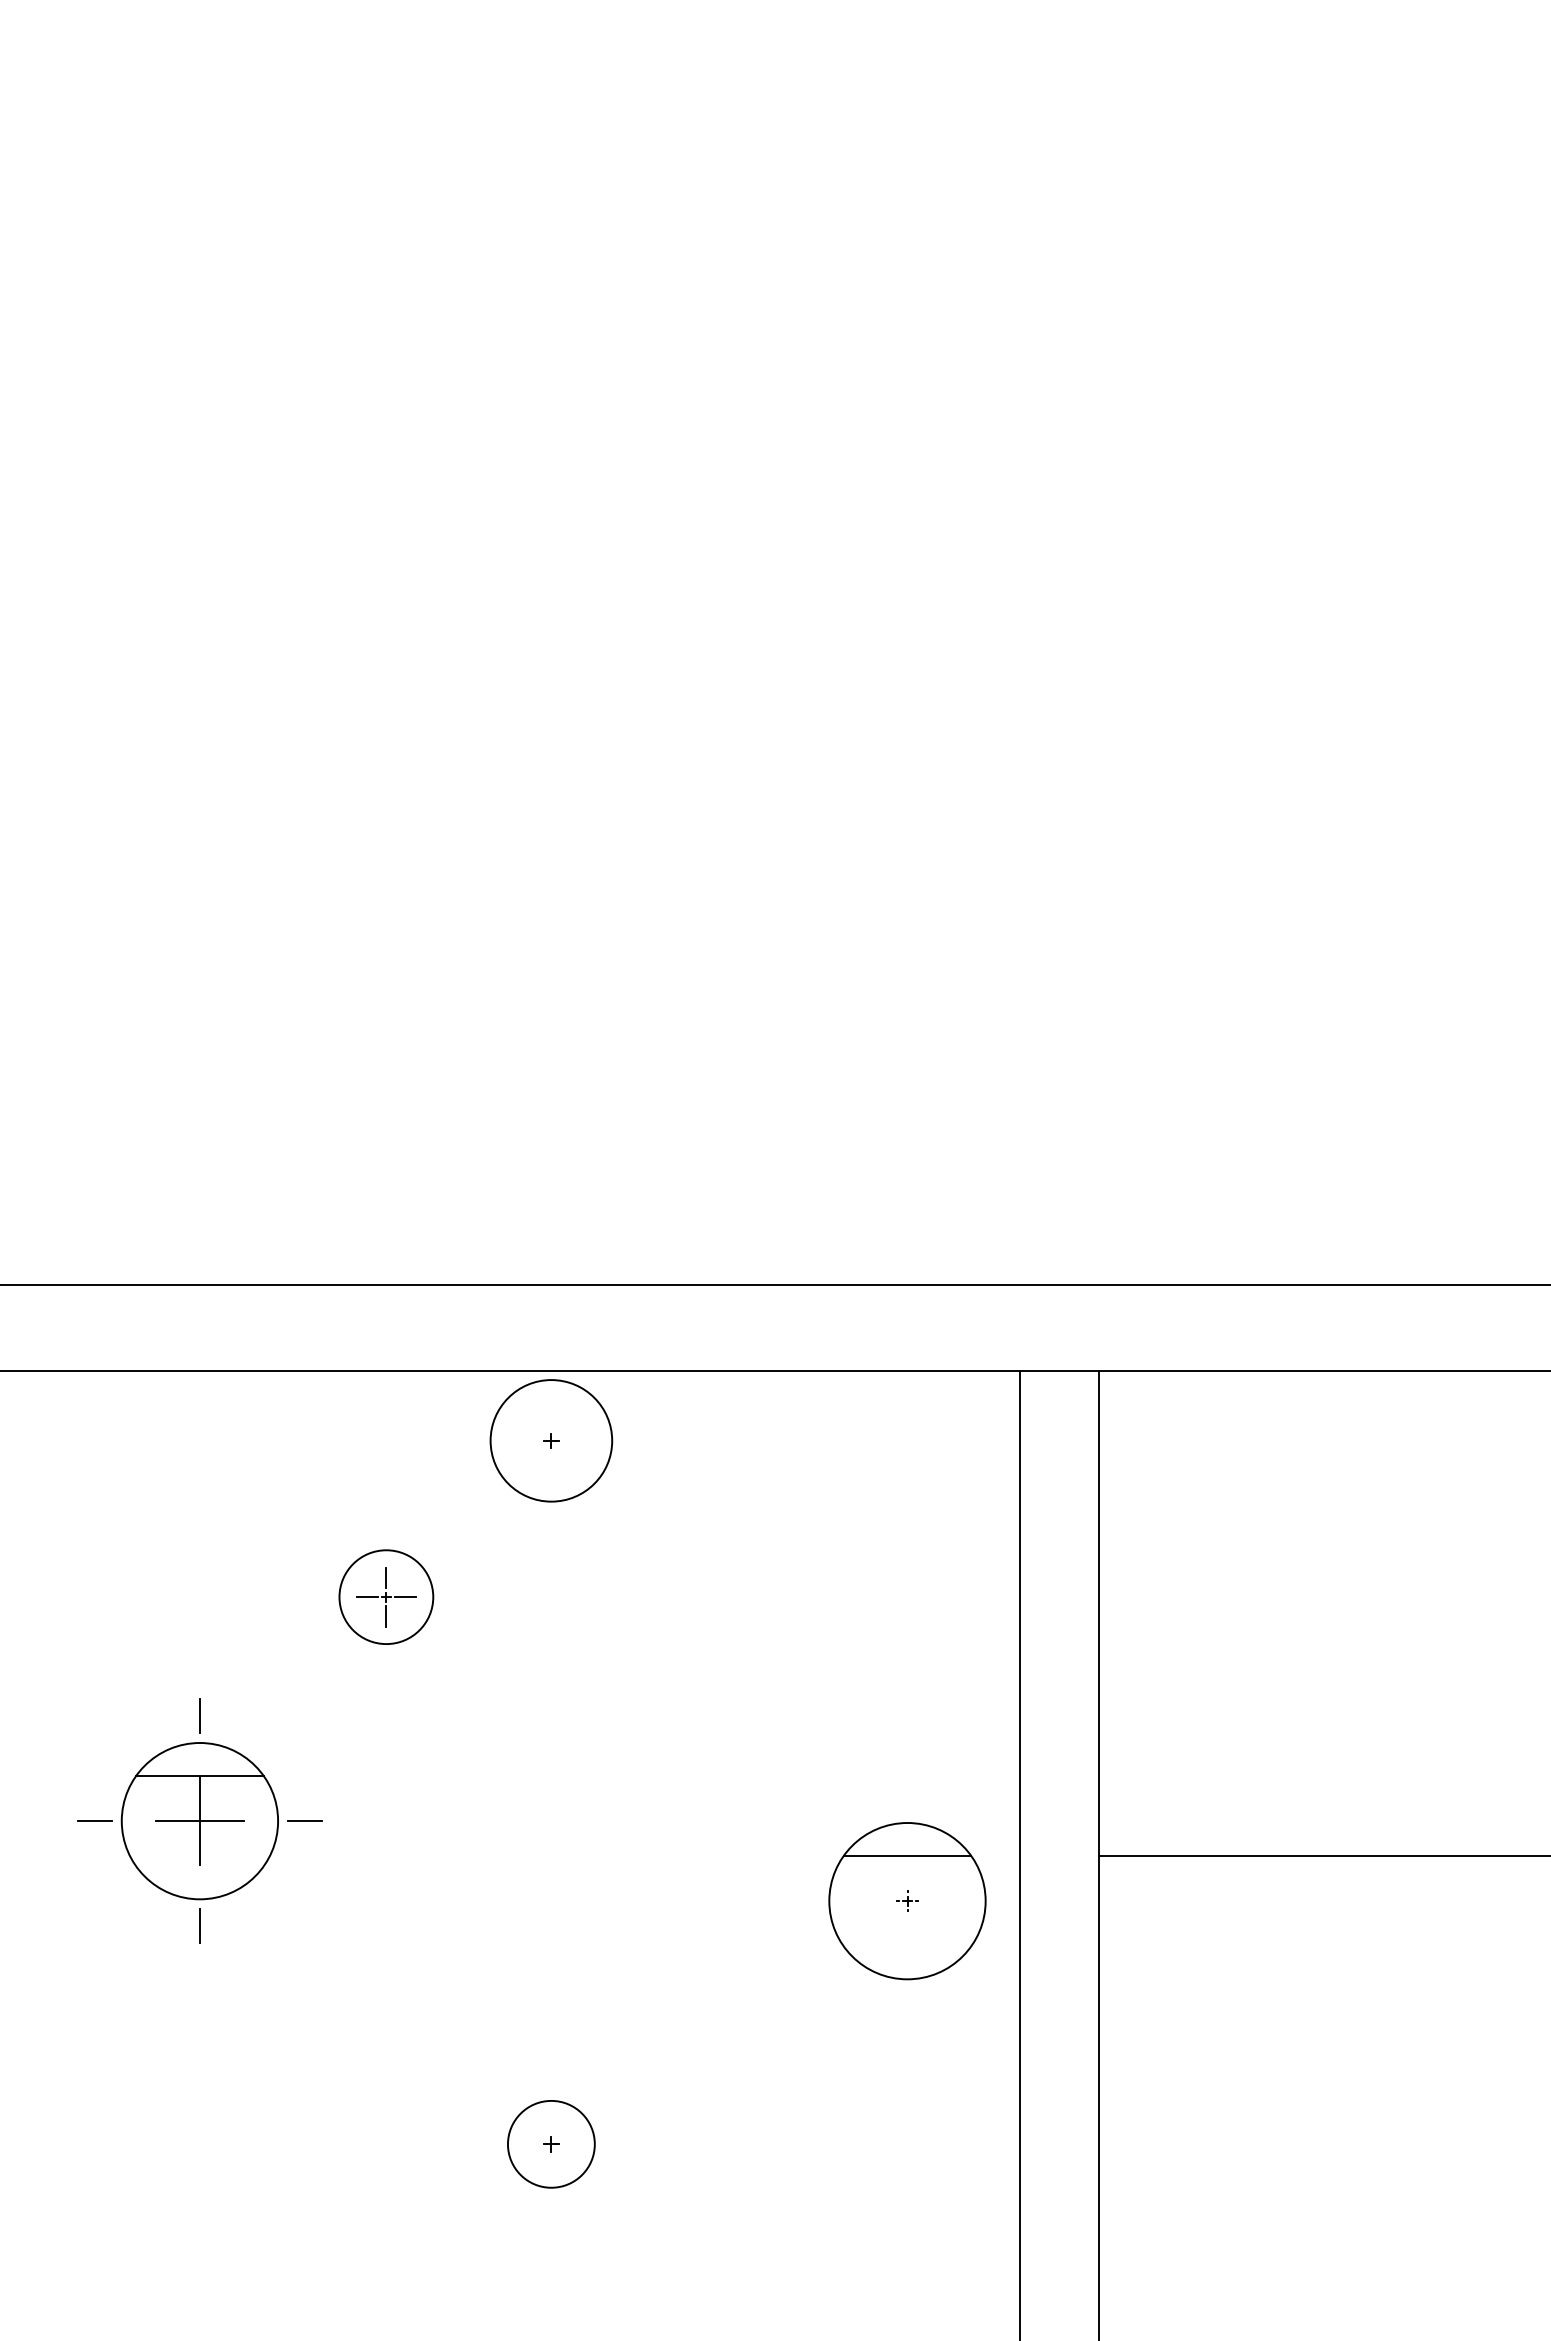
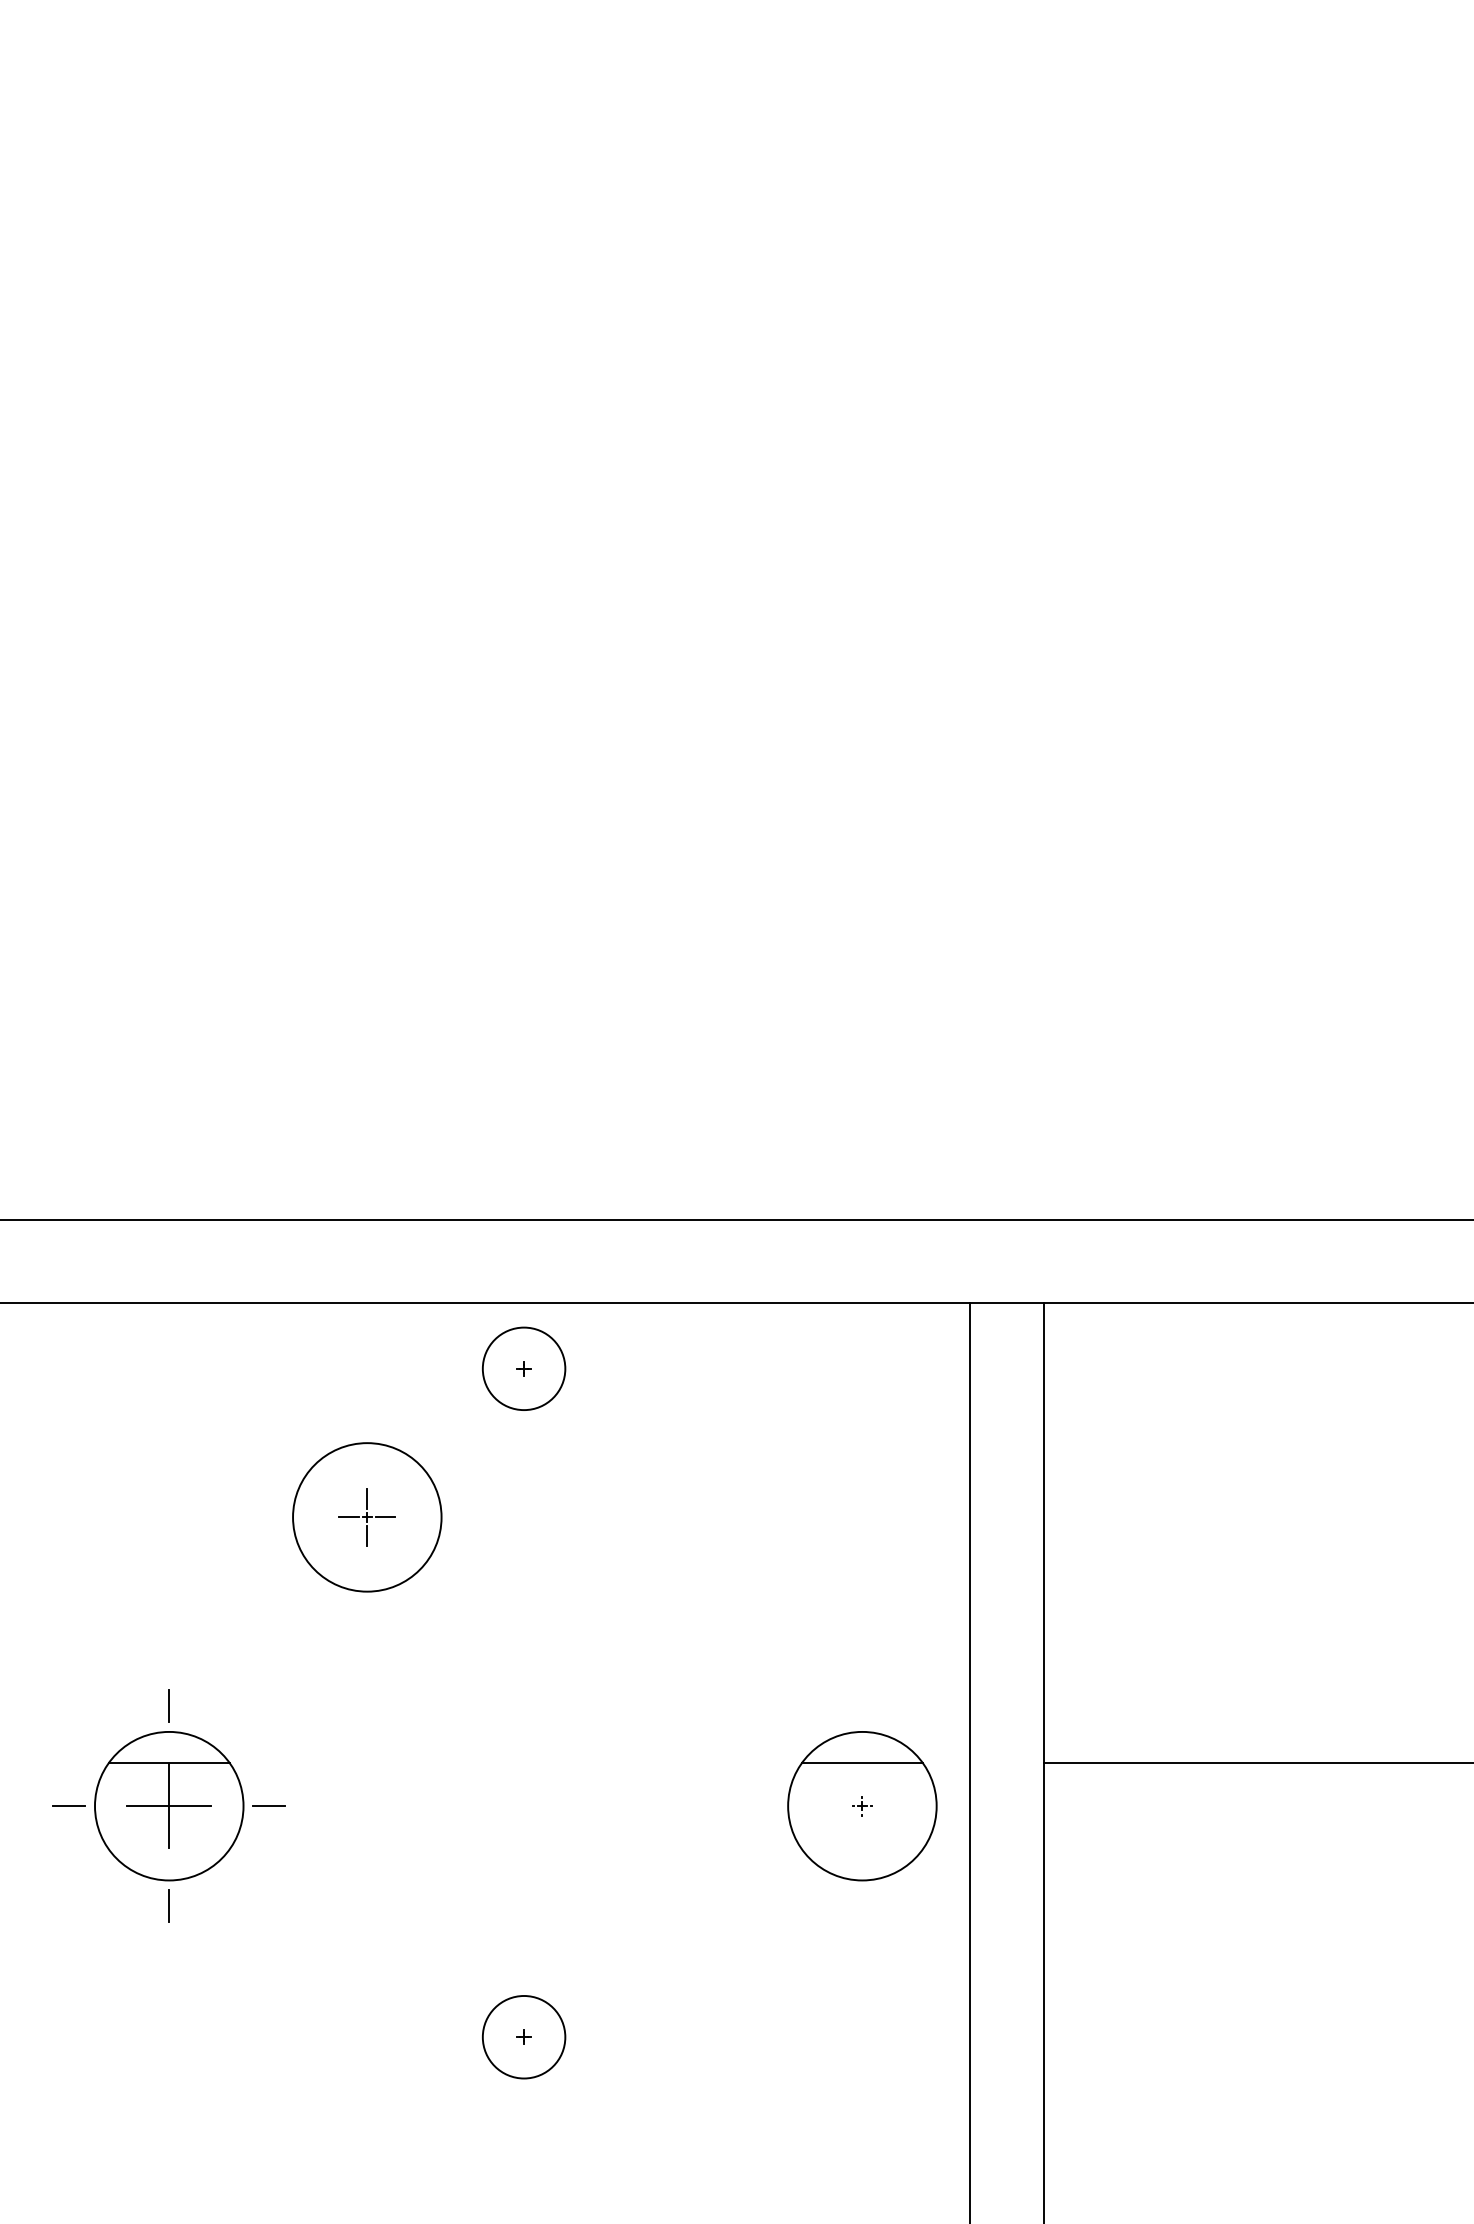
circle: (550, 1440) -> (523, 1368), size x0.71
circle: (386, 1597) -> (367, 1517), size x1.67
part: (199, 1820) -> (168, 1805), moved

